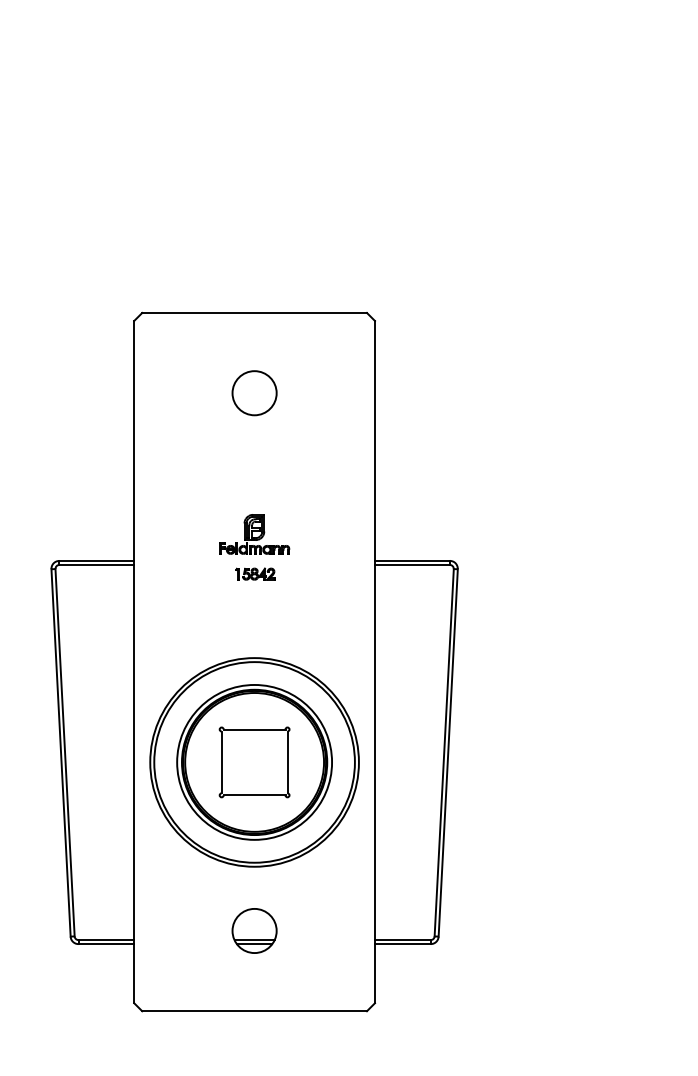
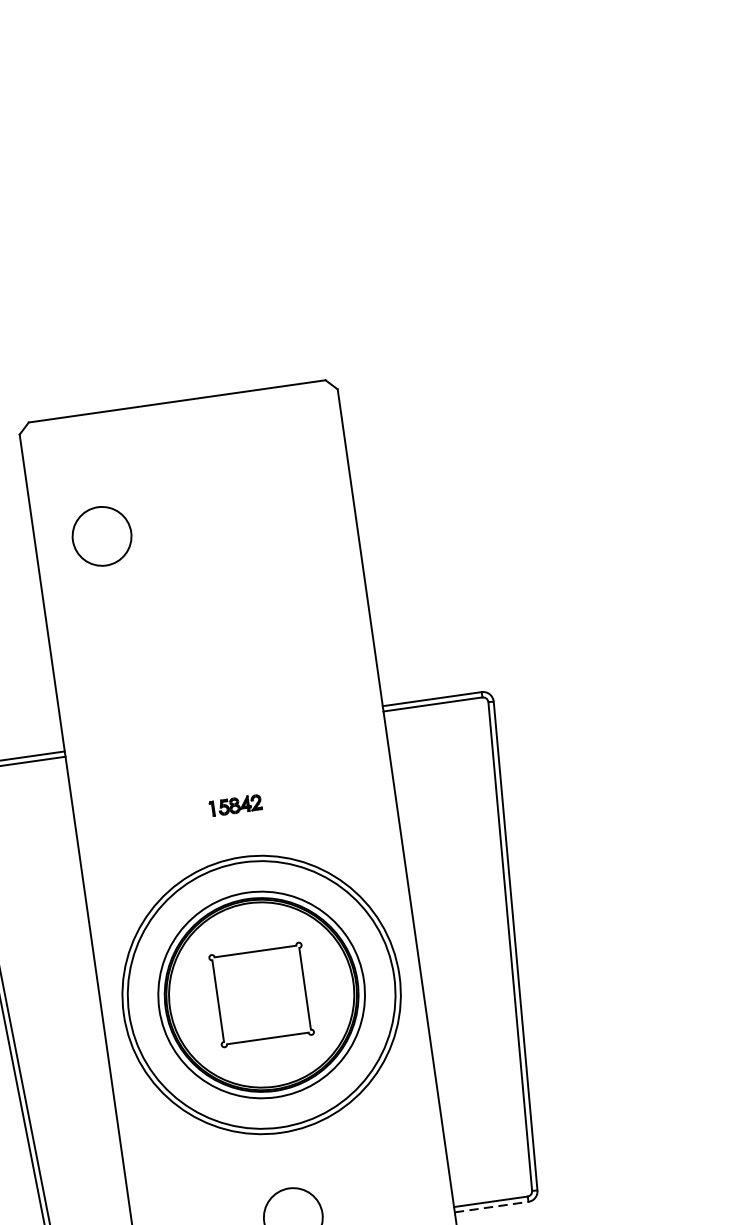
circle: (254, 393) -> (101, 536), moved
part: (254, 534) -> (218, 693), removed
part: (255, 573) -> (235, 804), moved
line: (402, 944) -> (491, 1207), solid -> dashed

